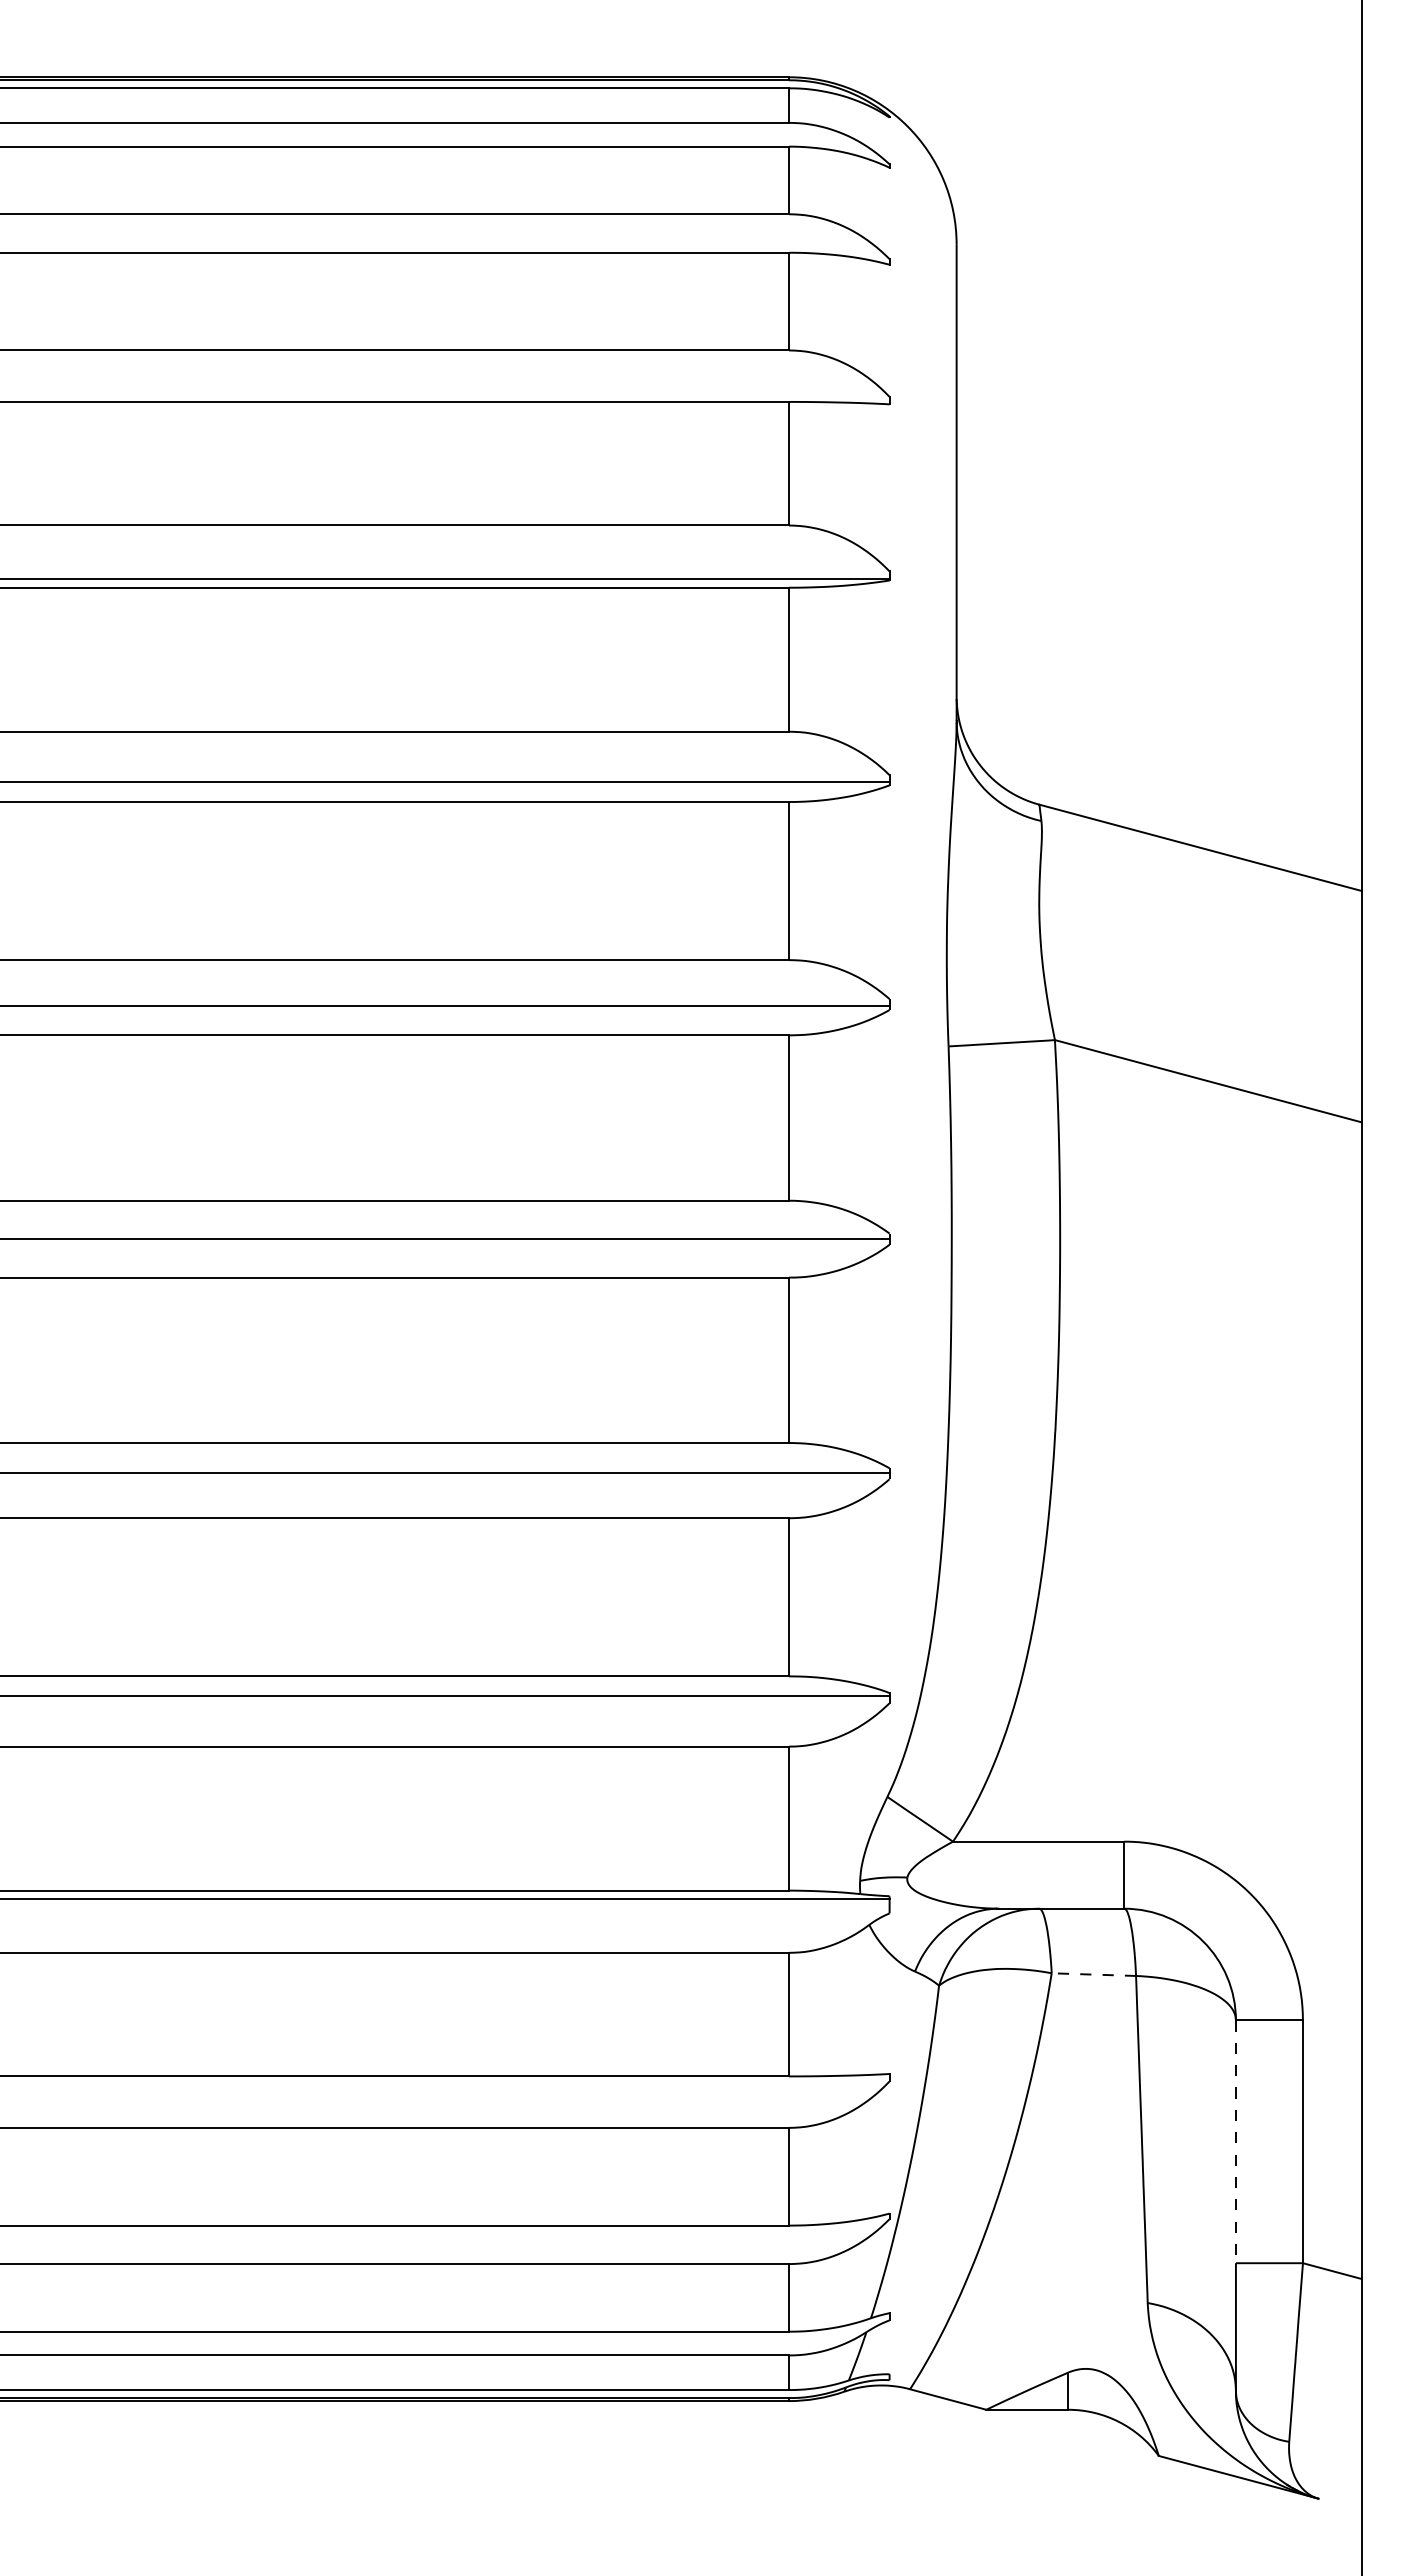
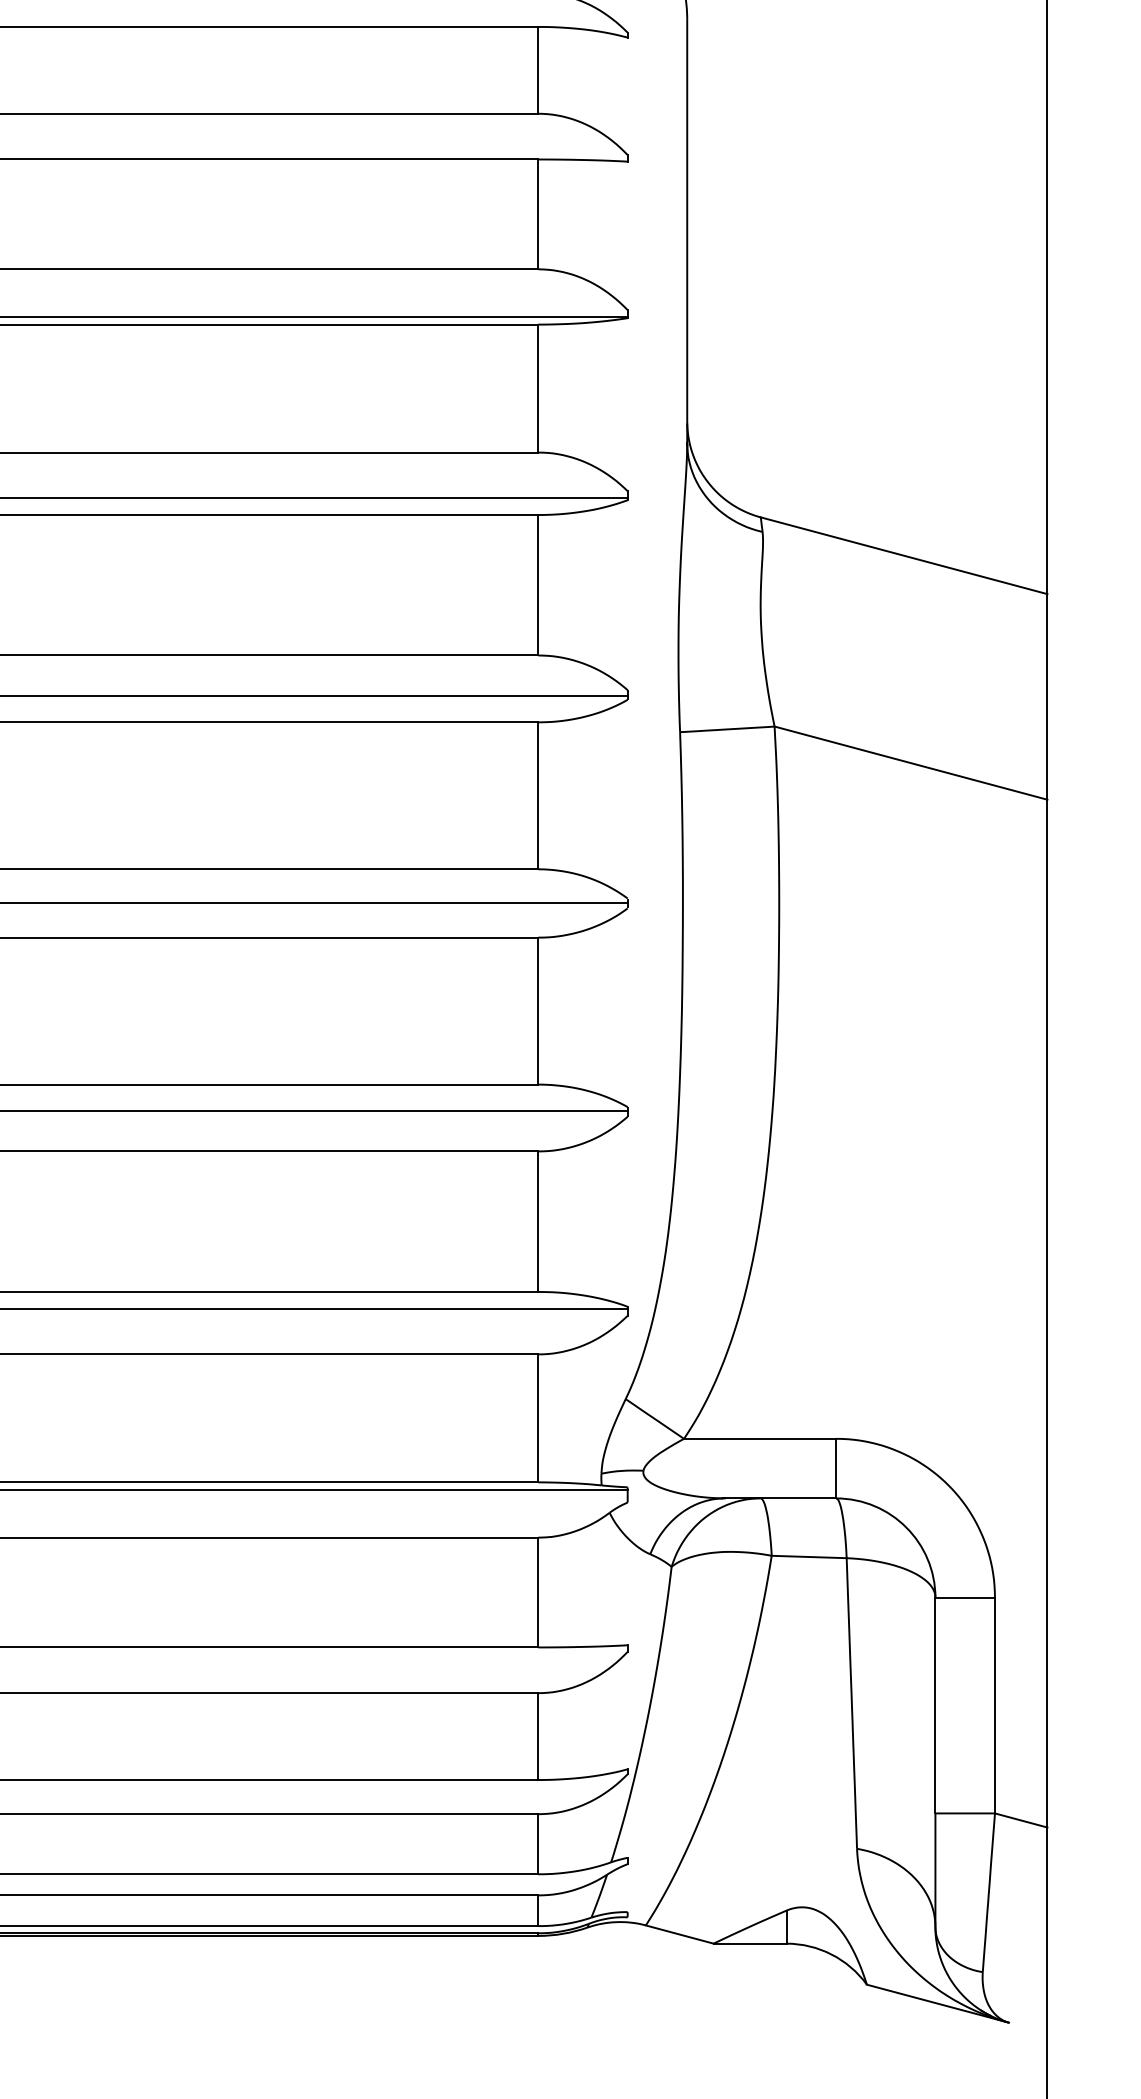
line: (1093, 1974) -> (808, 1556), dashed -> solid
line: (1235, 2142) -> (935, 1706), dashed -> solid

